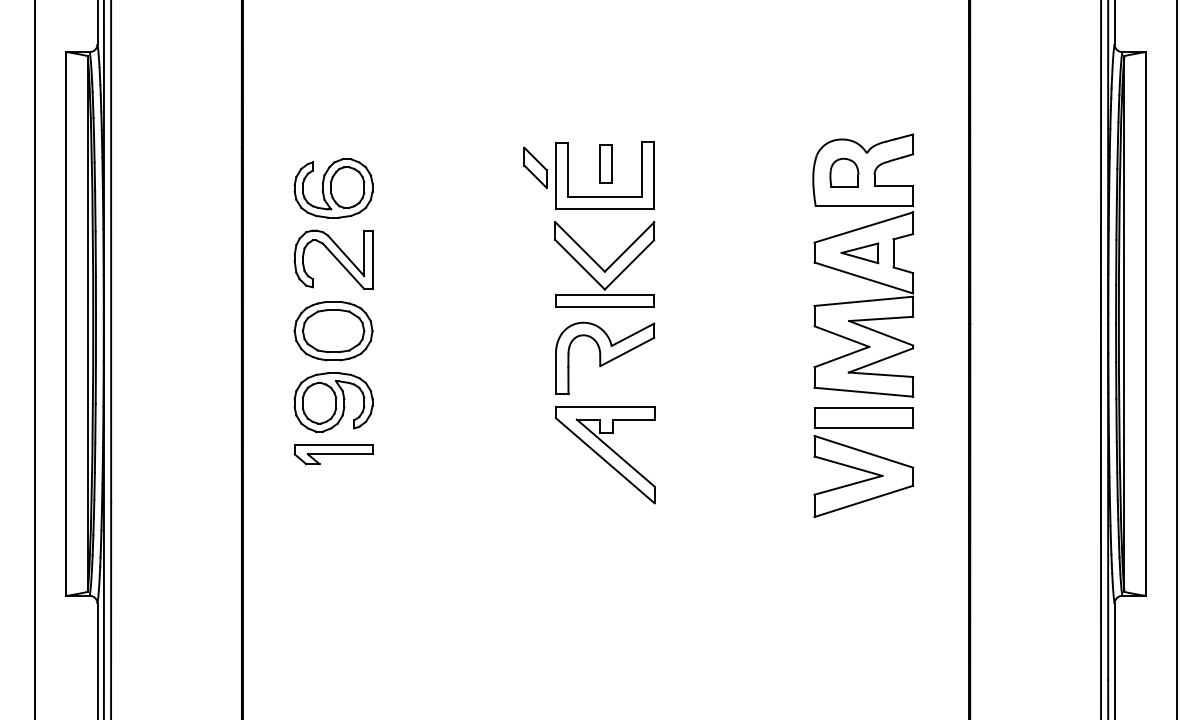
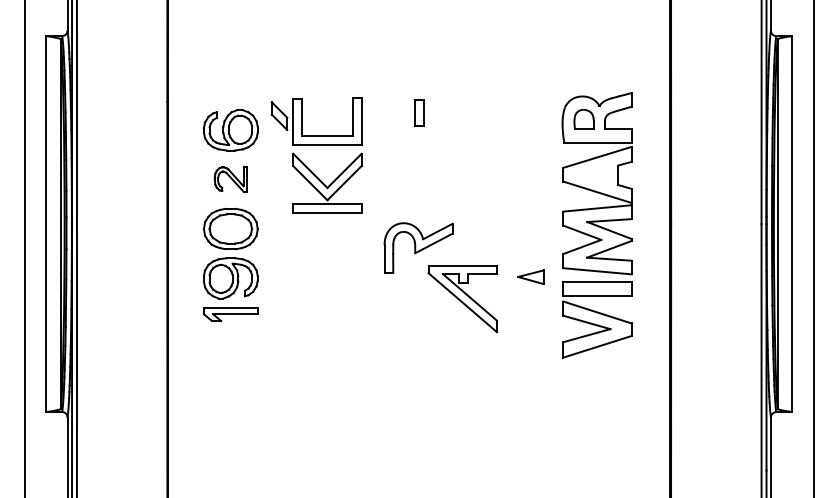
part: (589, 210) -> (316, 145), moved
part: (859, 252) -> (530, 276), moved
part: (333, 259) -> (230, 179), size x0.6
part: (604, 456) -> (462, 299), moved

